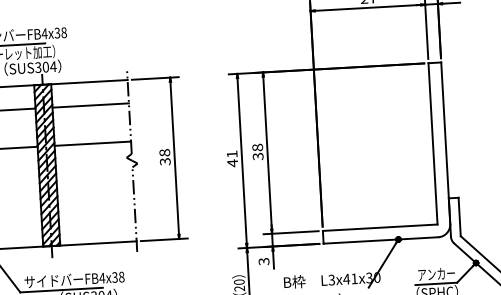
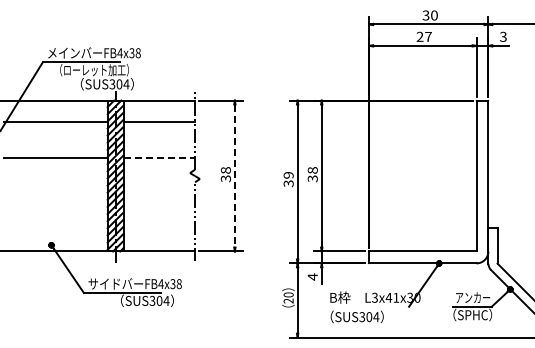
line: (93, 144) -> (159, 158), solid -> dashed
line: (174, 158) -> (234, 176), solid -> dashed
text: (232, 158) -> (288, 179), 41 -> 39
text: (263, 261) -> (312, 276), 3 -> 4

